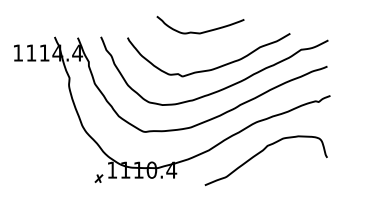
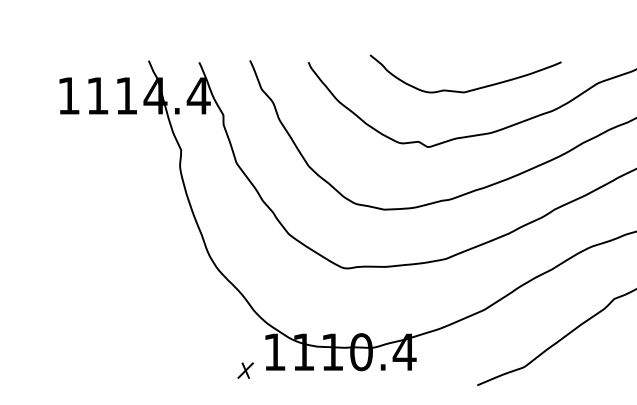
curve: (202, 31) -> (469, 88), moved

